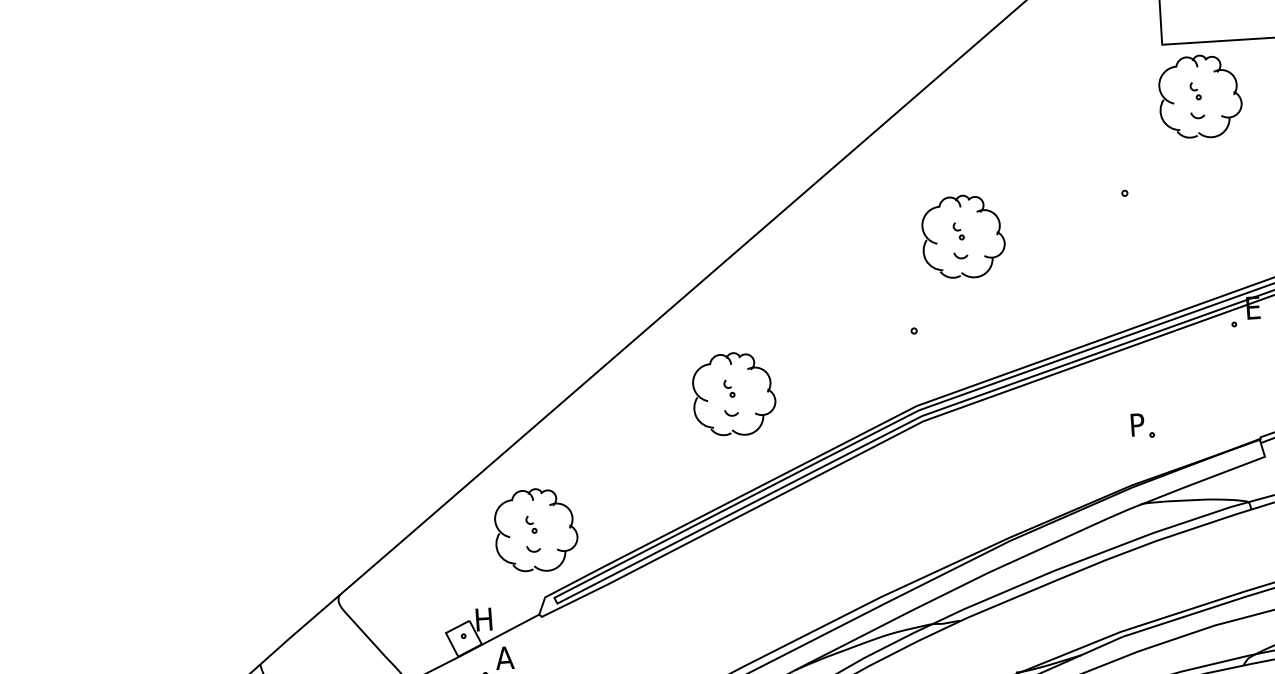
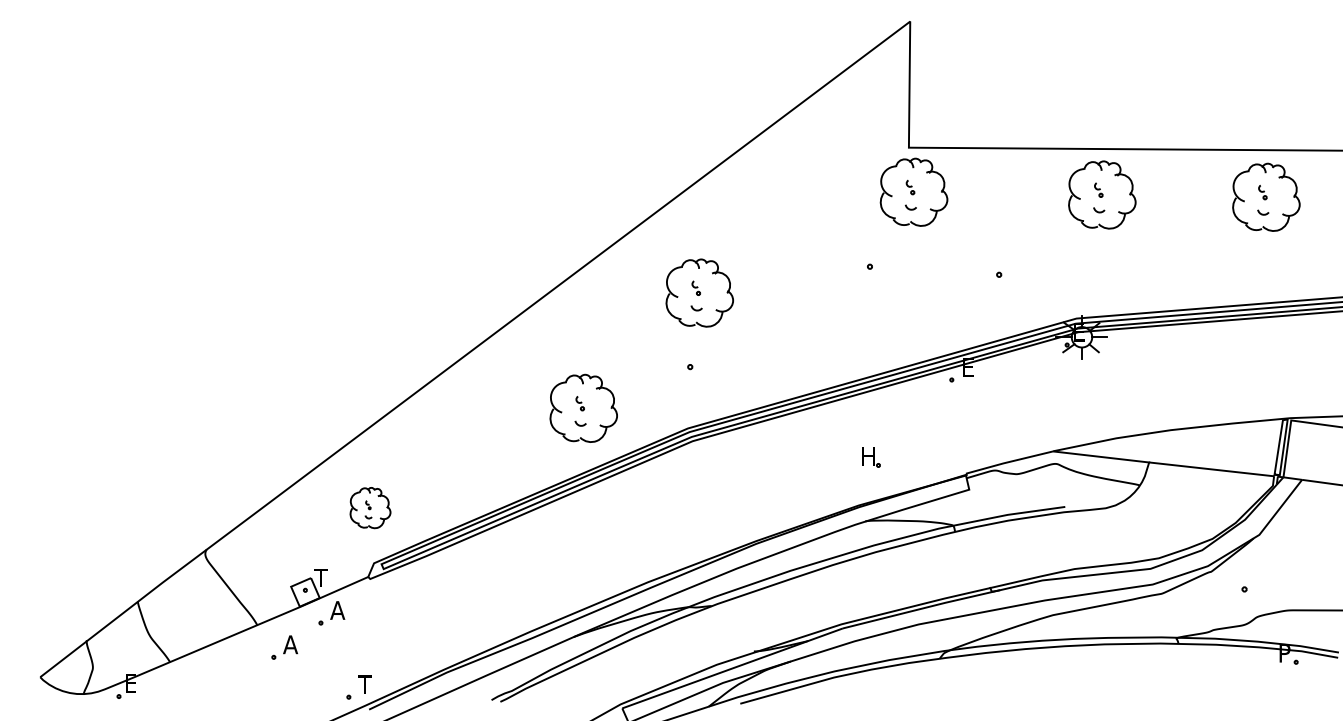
part: (1199, 95) -> (913, 191), moved
part: (962, 236) -> (699, 292), moved
part: (733, 393) -> (583, 407), moved
text: (1139, 424) -> (868, 456), P -> H
part: (536, 529) -> (370, 507), size x0.6
text: (482, 619) -> (321, 577), H -> T

